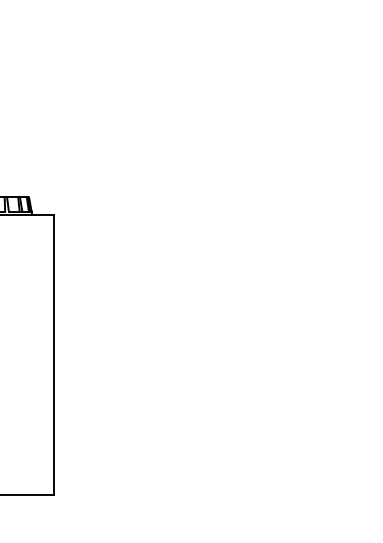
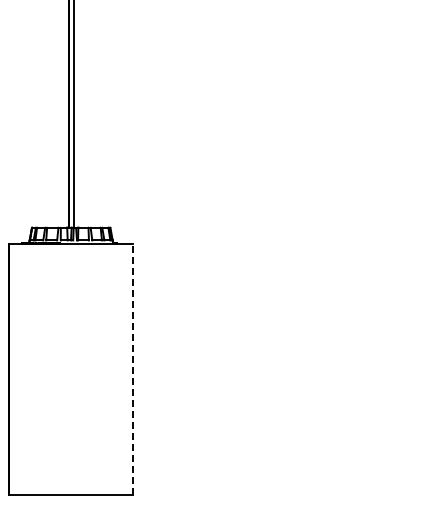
line: (54, 354) -> (133, 369), solid -> dashed

